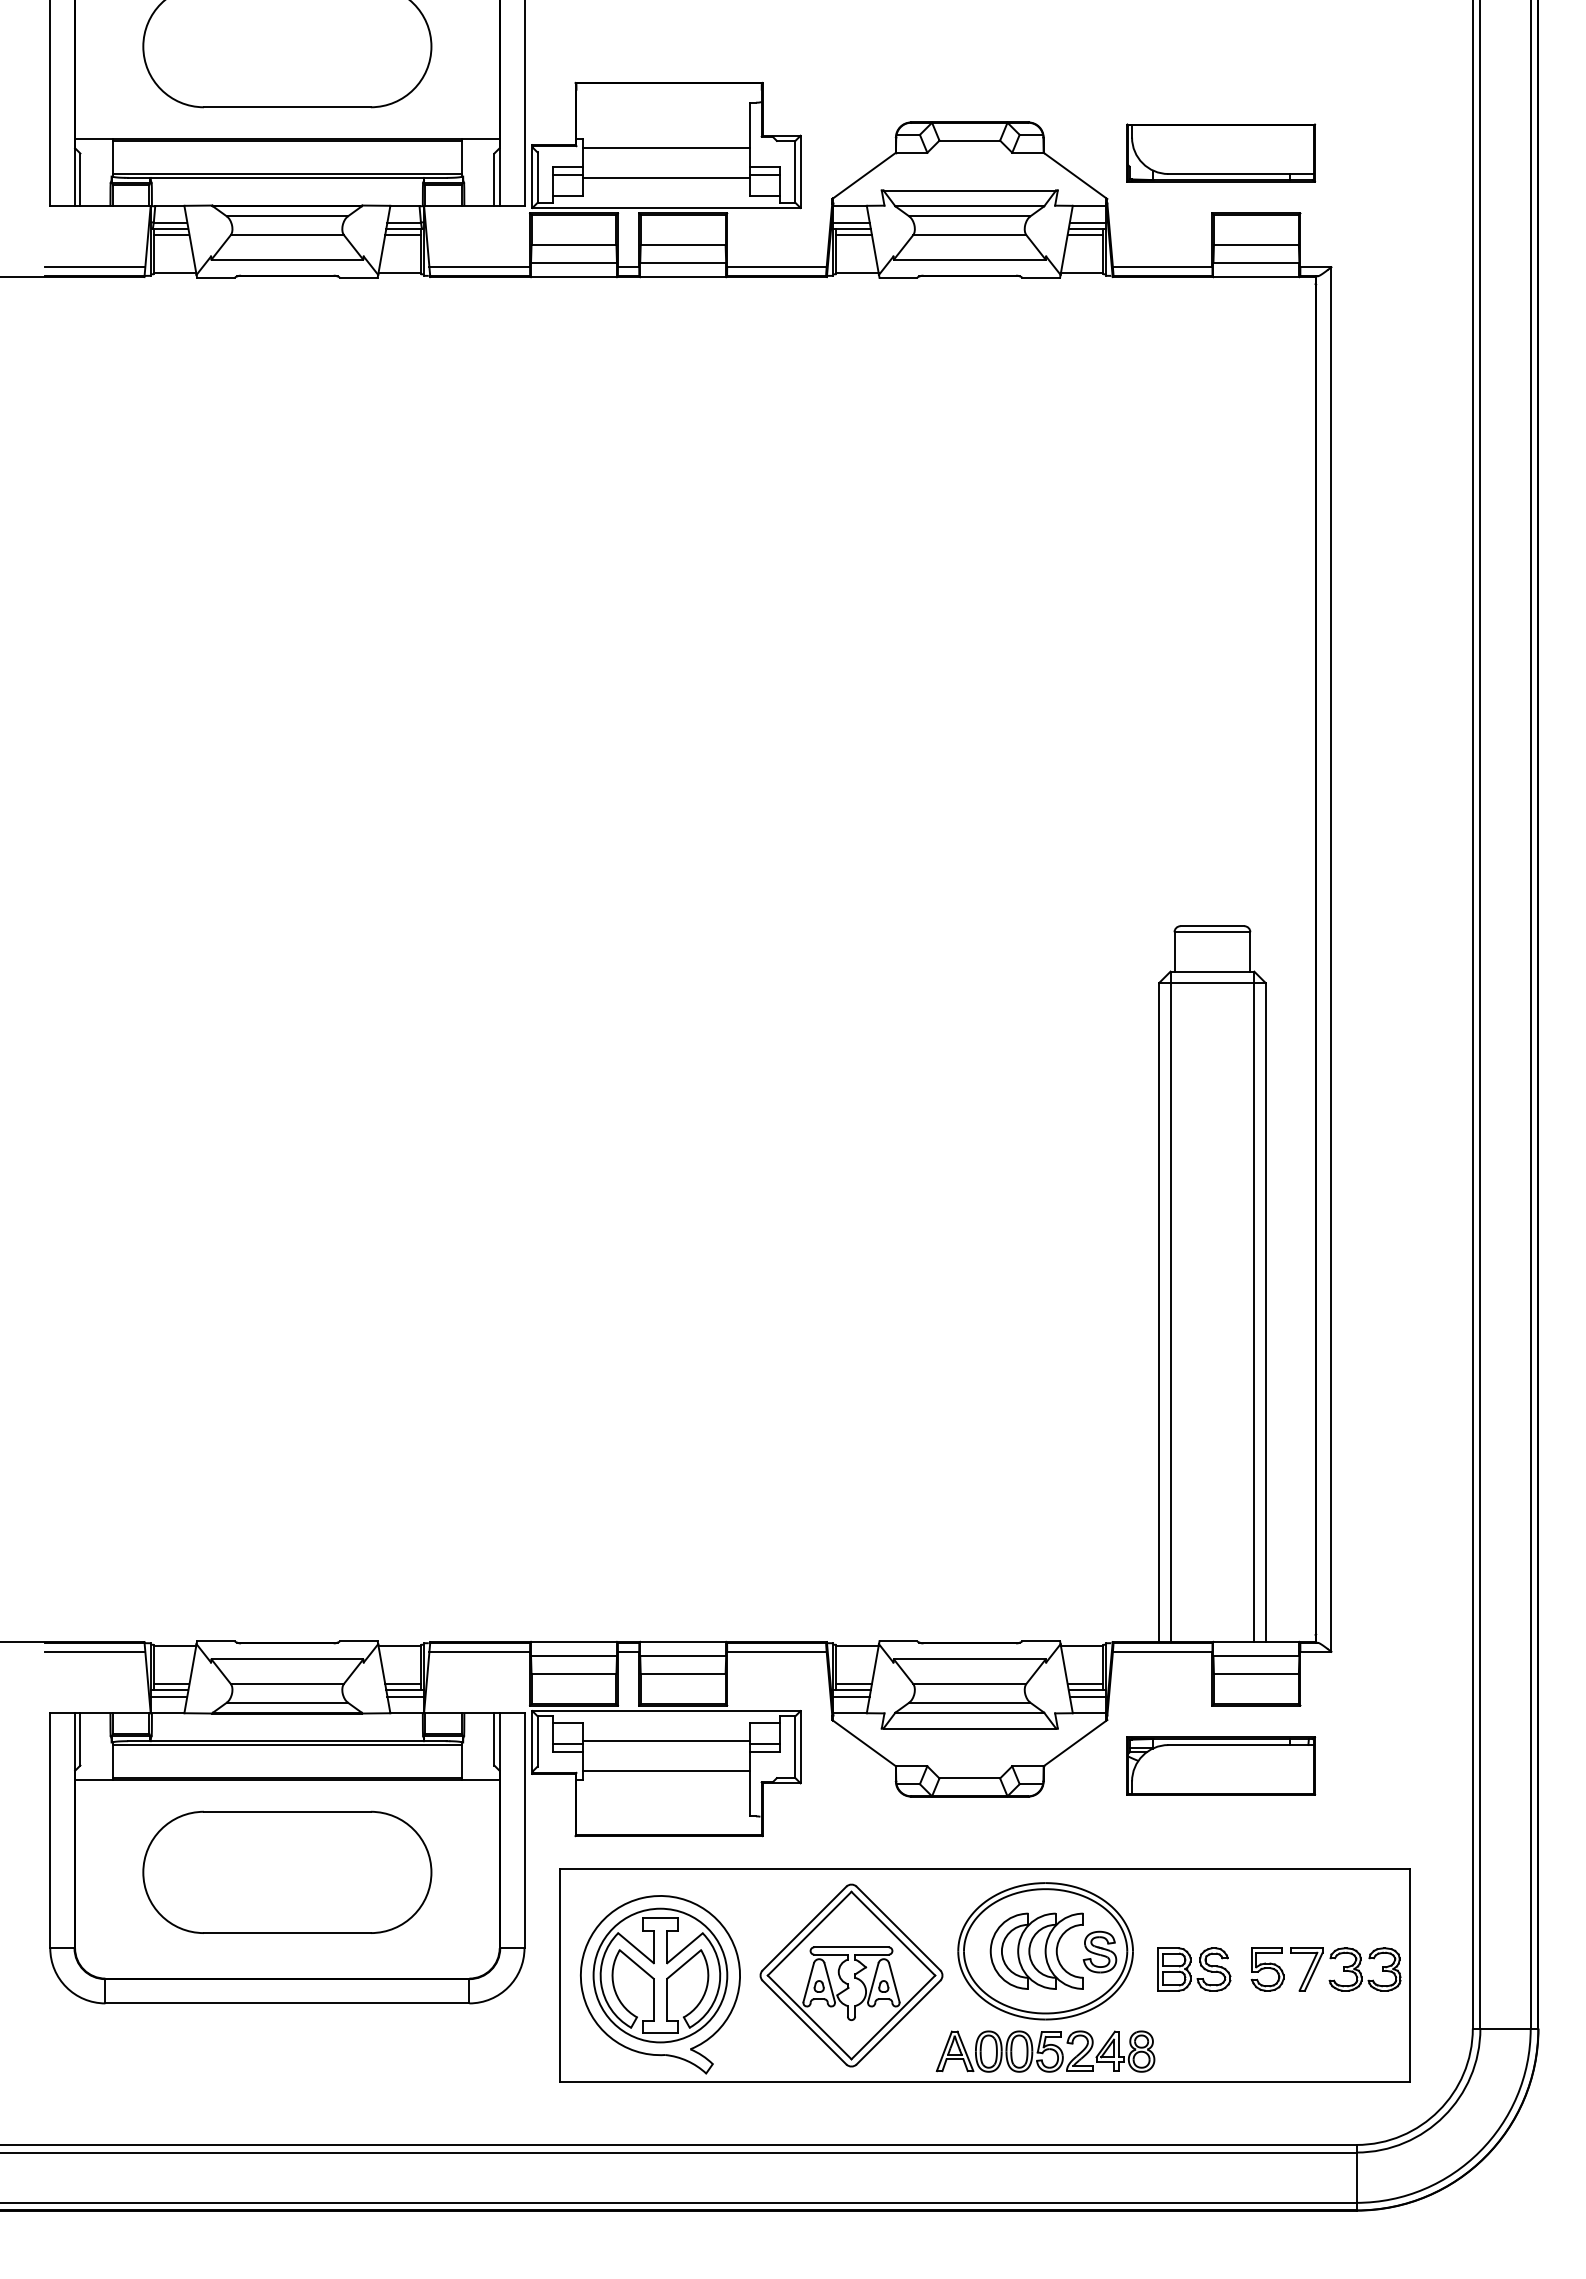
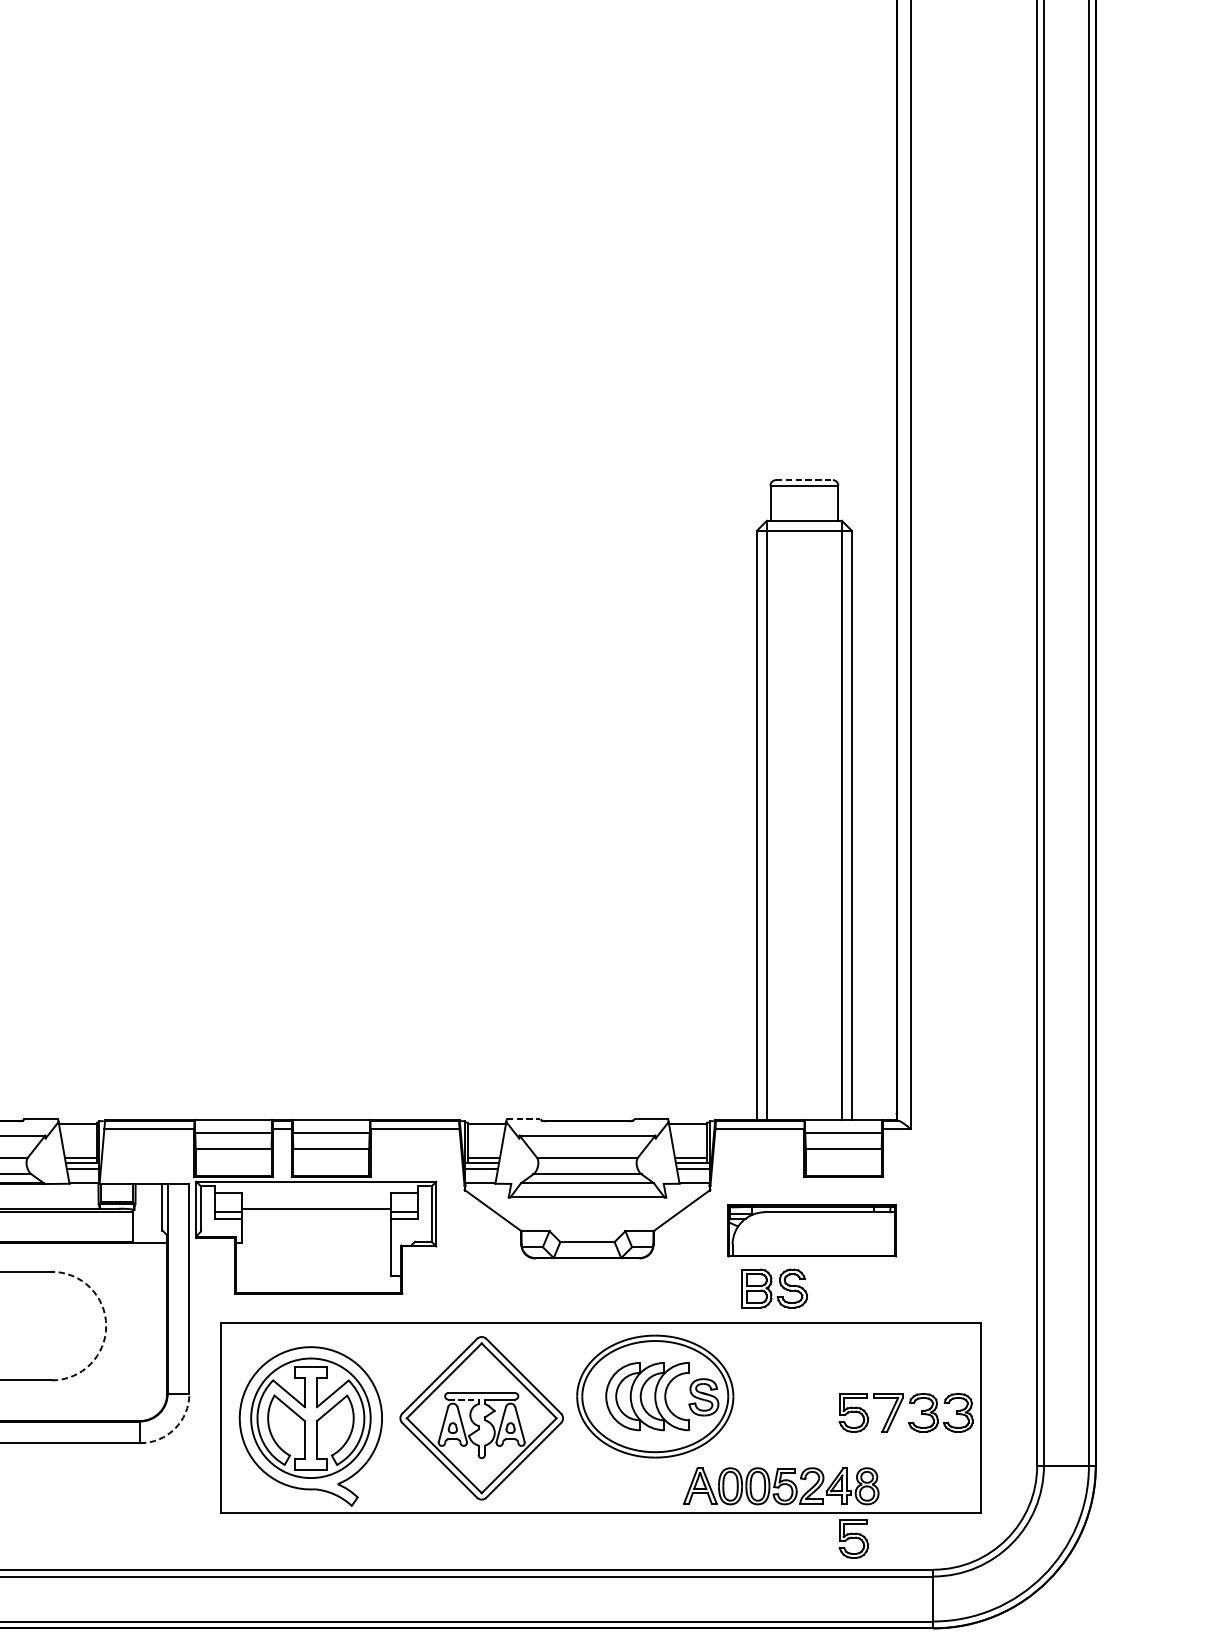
line: (1212, 926) -> (804, 480), solid -> dashed
line: (898, 1641) -> (523, 1119), solid -> dashed
line: (666, 1771) -> (316, 1235), removed
arc: (431, 1872) -> (106, 1326), solid -> dashed
line: (831, 1954) -> (463, 1399), solid -> dashed
part: (1194, 1969) -> (774, 1288), moved
arc: (508, 1987) -> (175, 1428), solid -> dashed
part: (1045, 2051) -> (781, 1486), moved
part: (1267, 2110) -> (853, 1538), added

